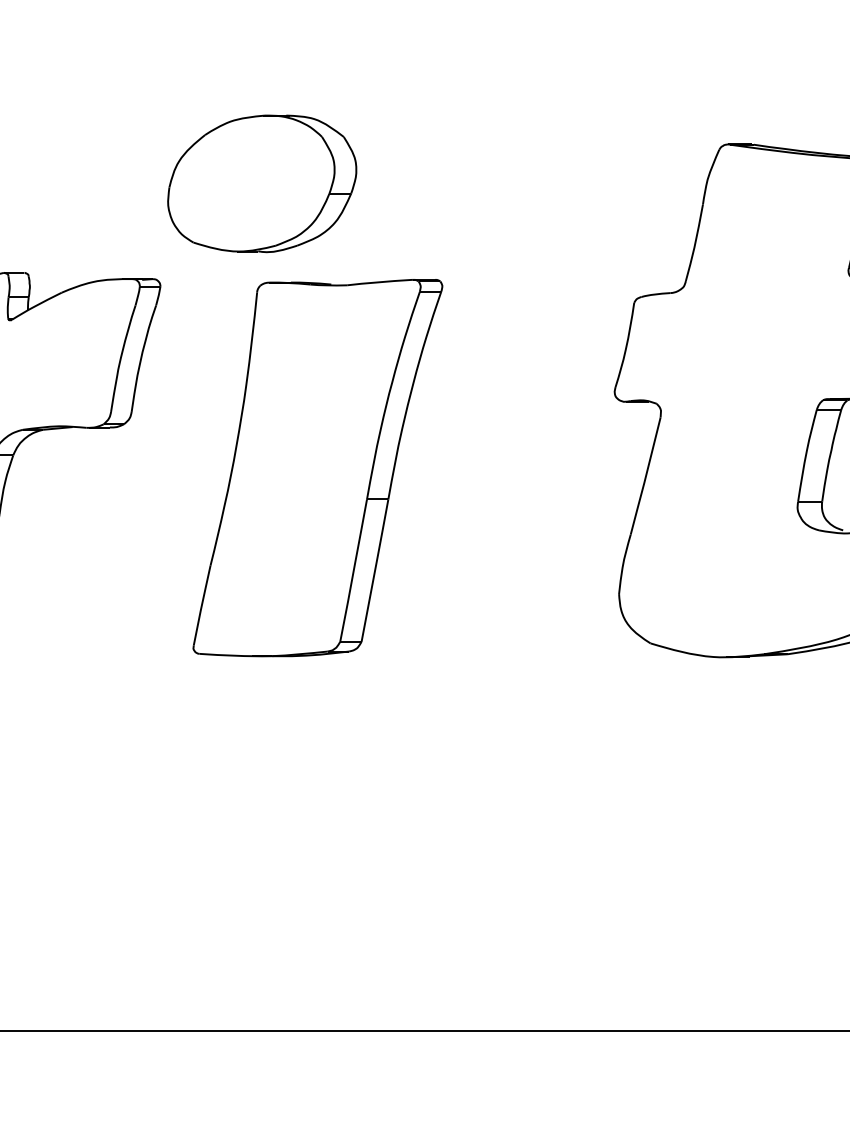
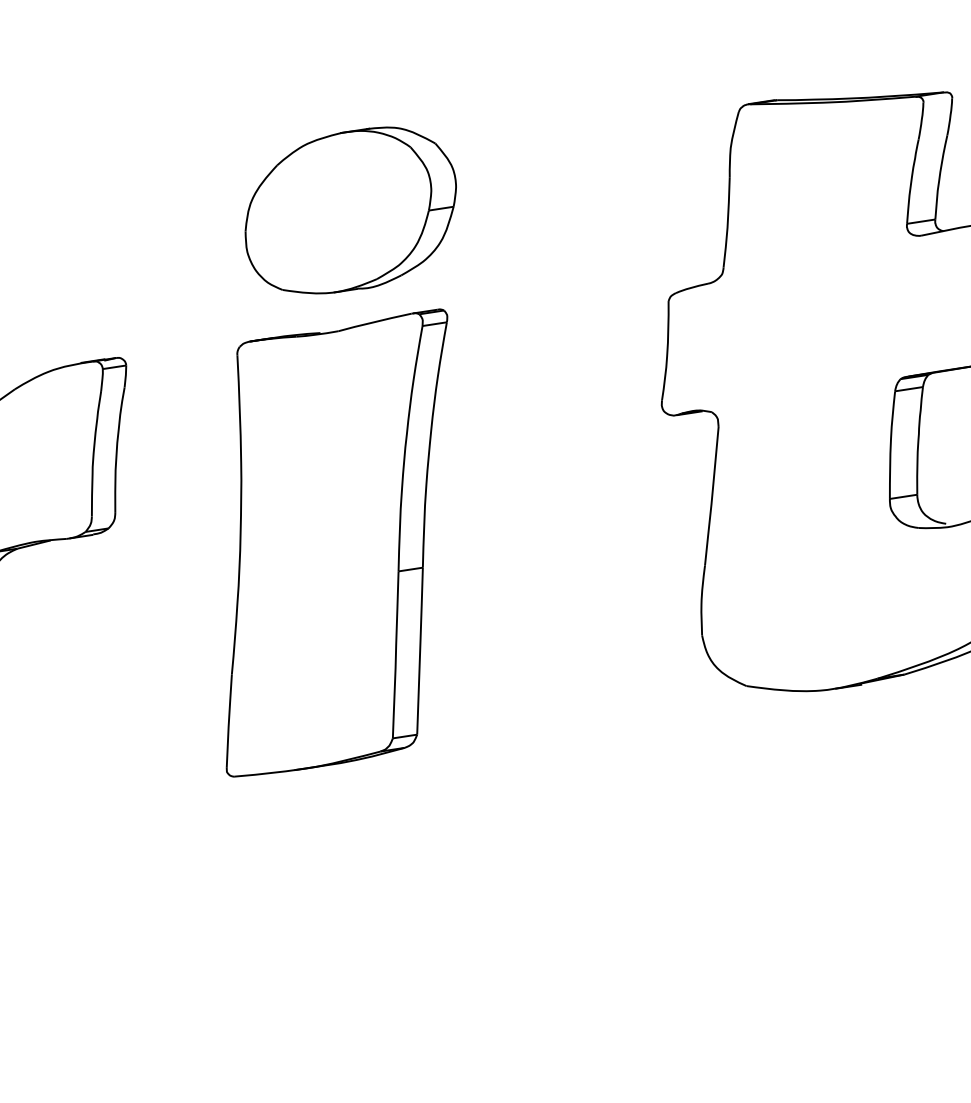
part: (262, 183) -> (350, 210), moved

